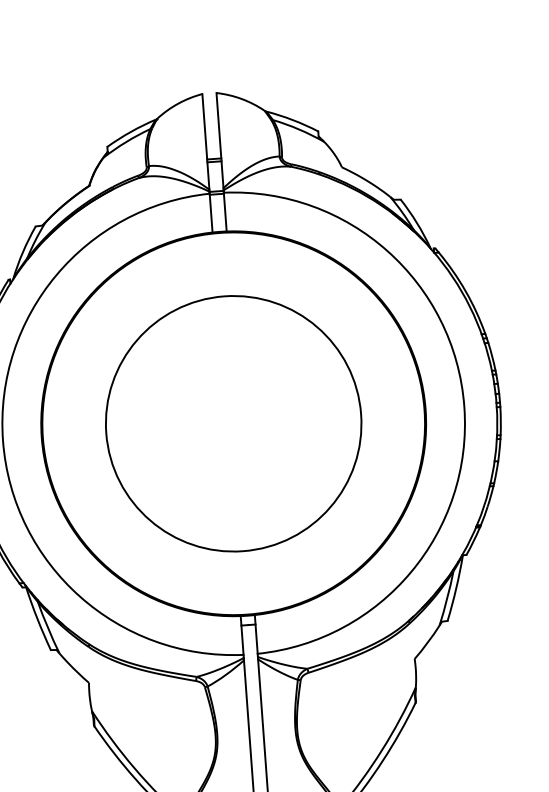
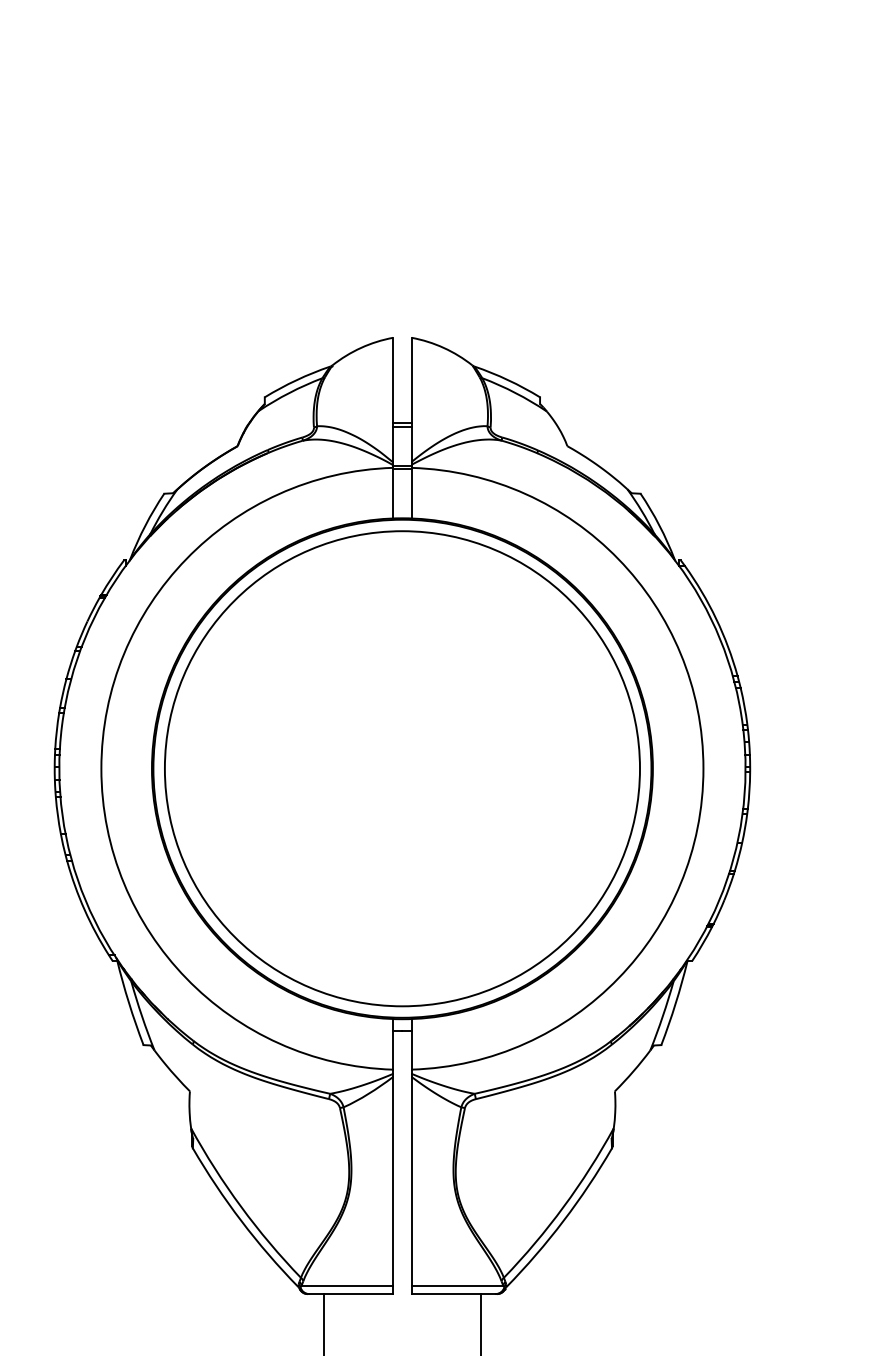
circle: (233, 423) -> (402, 768), size x1.43

